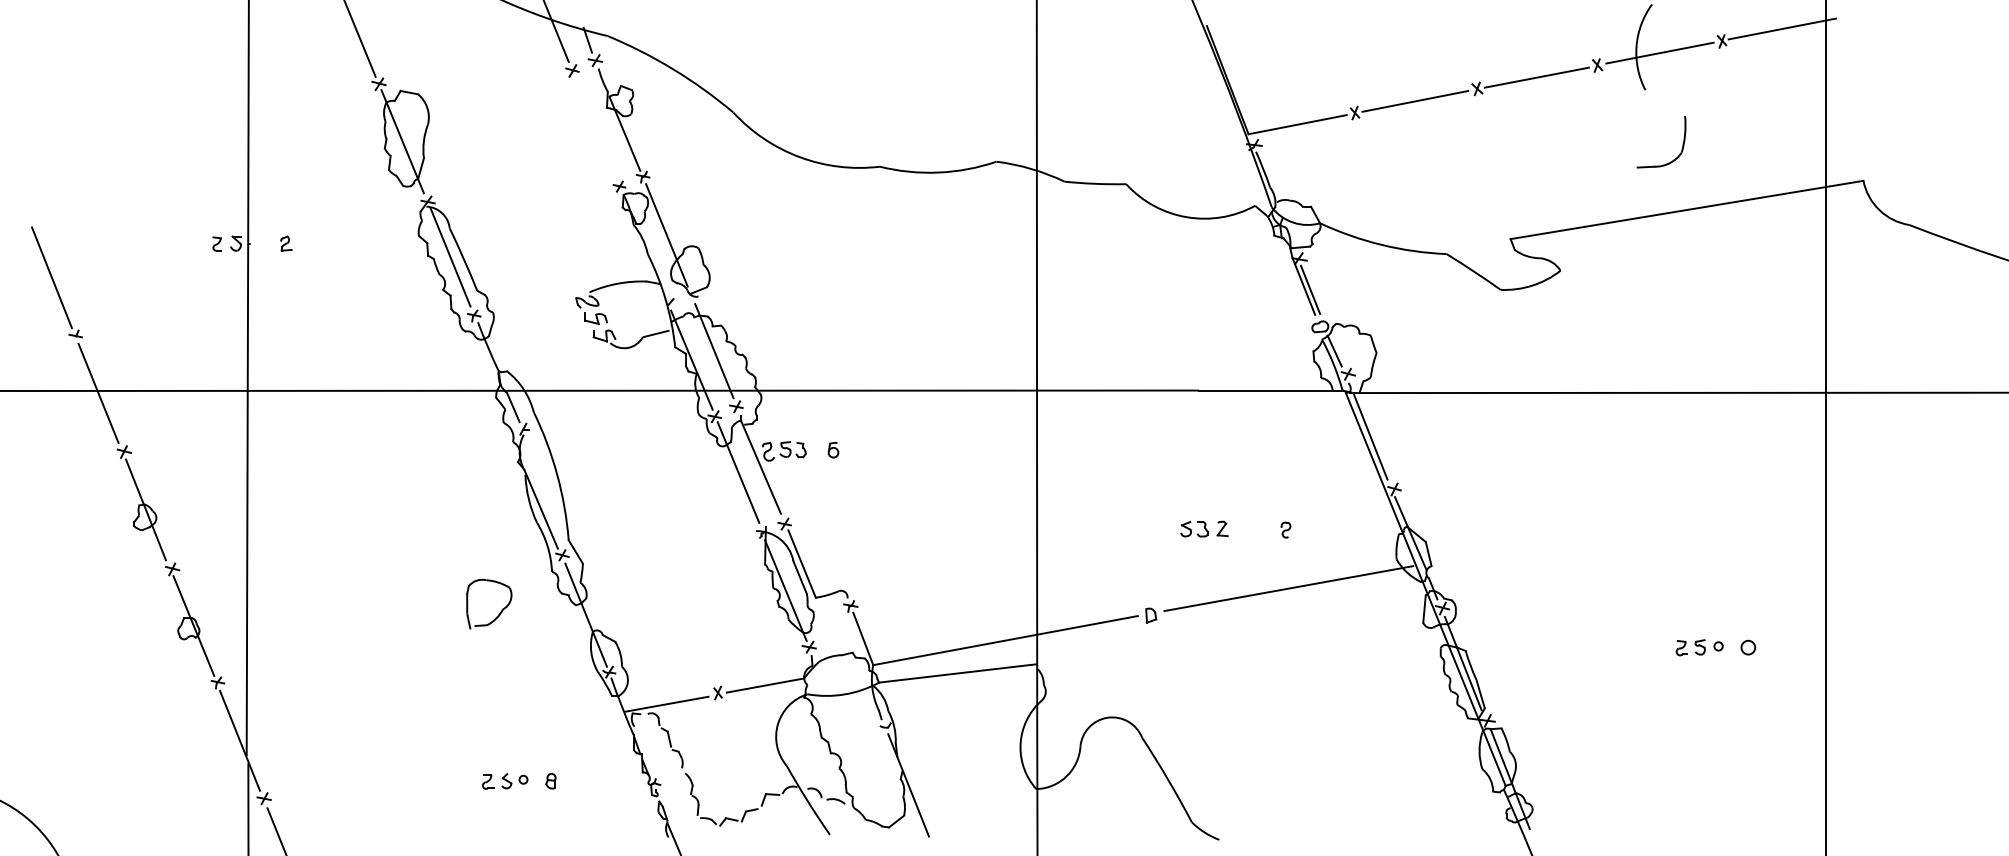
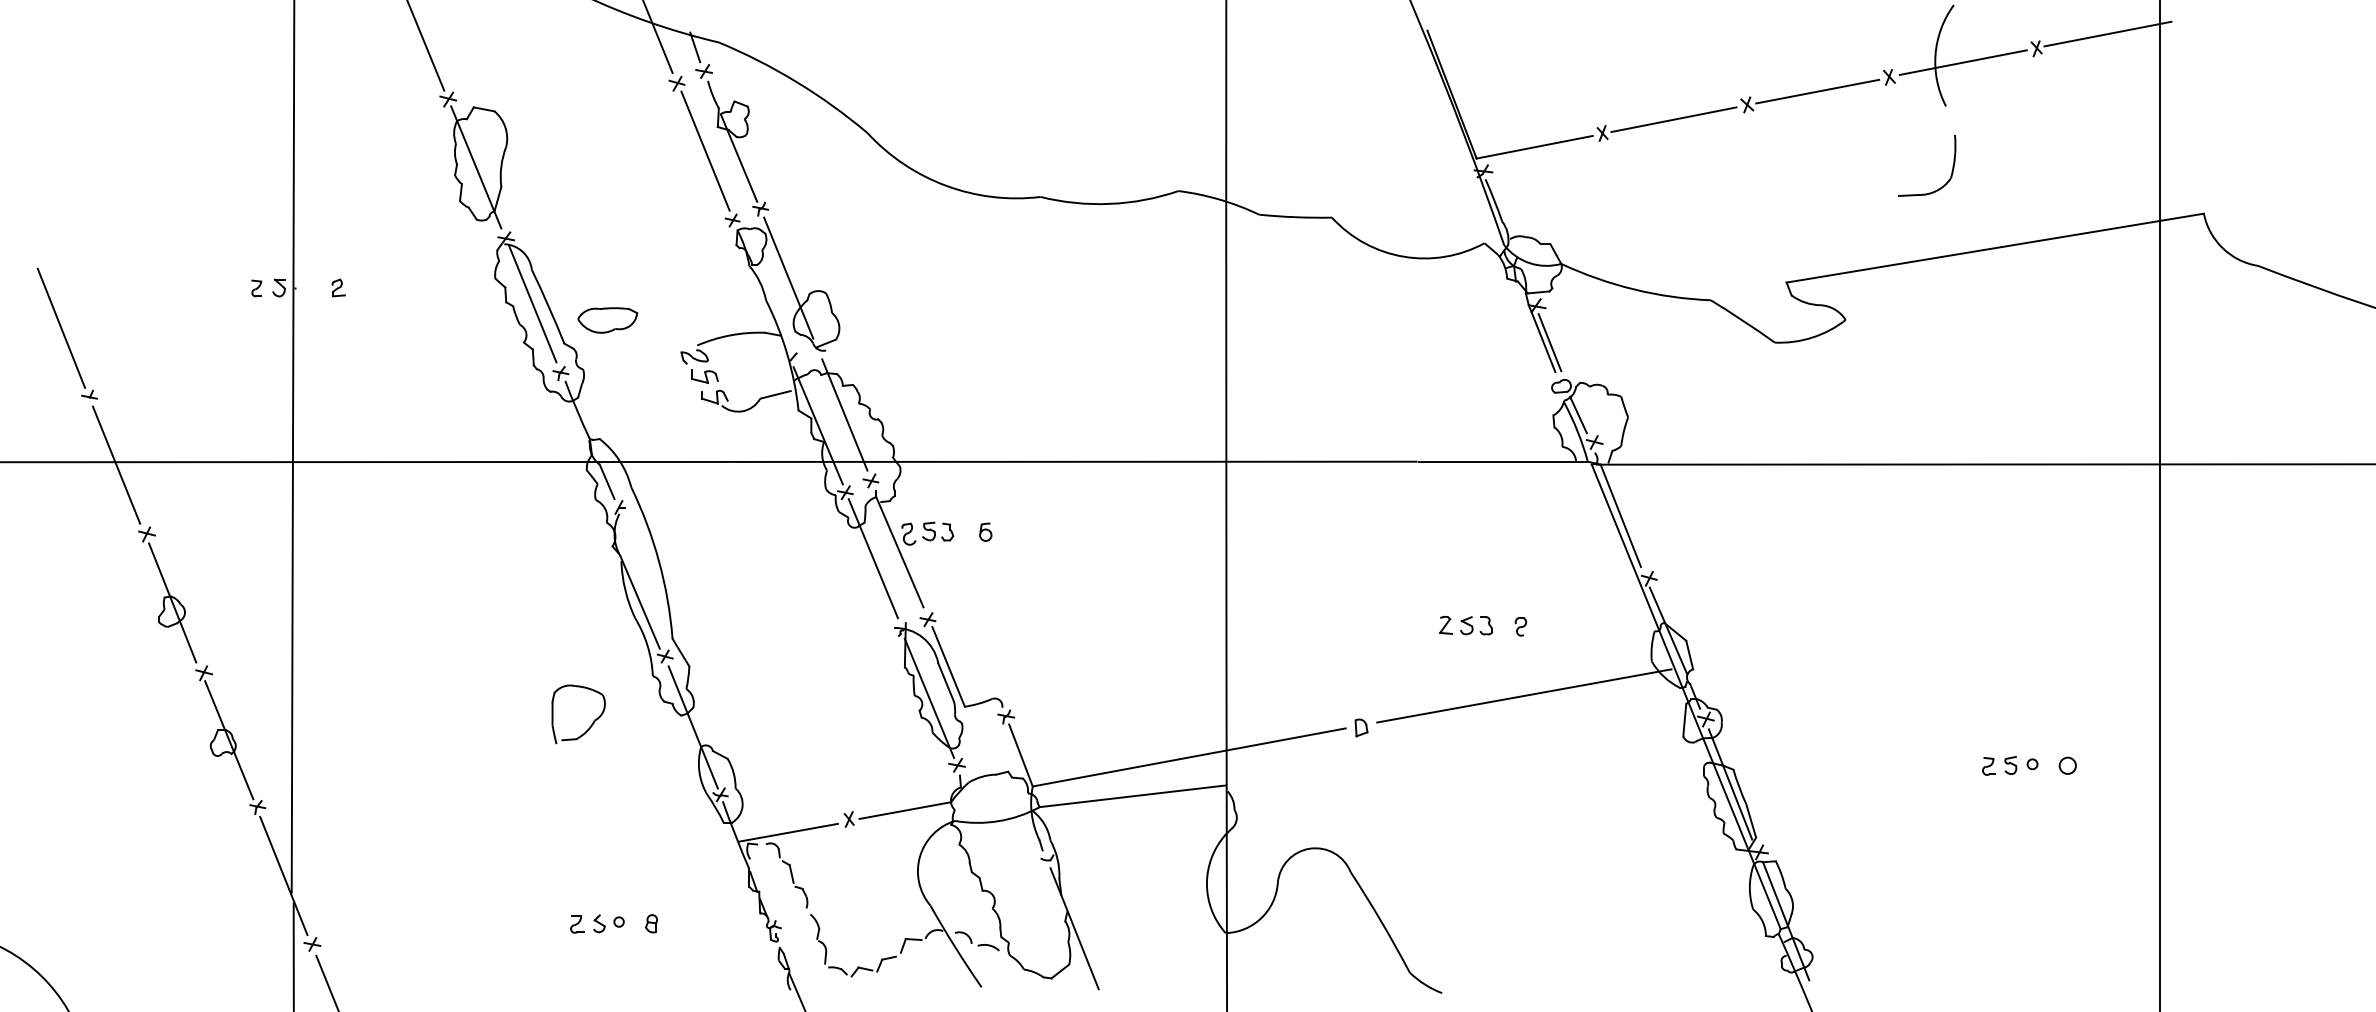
line: (596, 127) -> (705, 150), added
part: (1682, 146) -> (1951, 171), moved
part: (513, 271) -> (607, 320), added
part: (1194, 529) -> (1476, 625), moved

